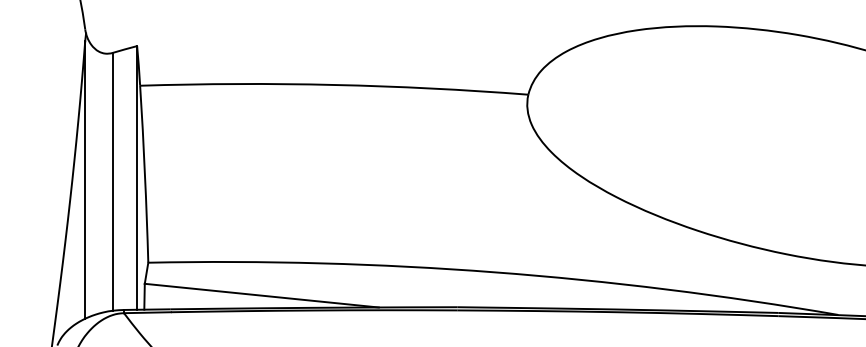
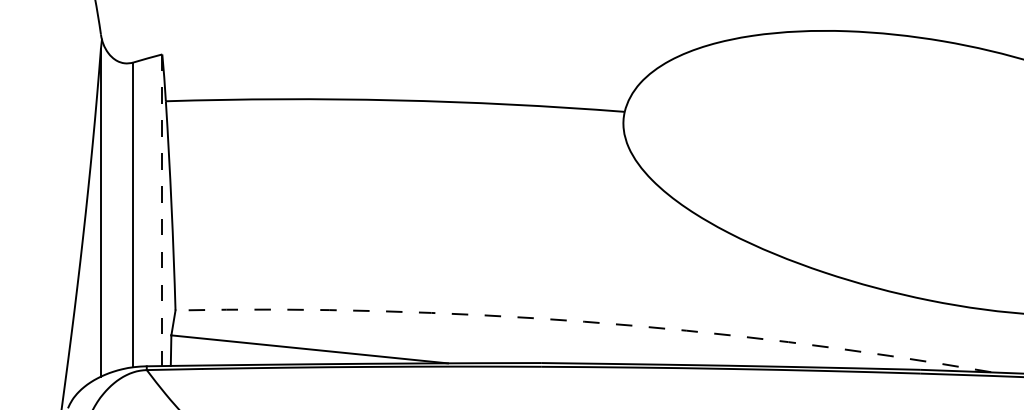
line: (137, 178) -> (162, 210), solid -> dashed
arc: (494, 272) -> (584, 321), solid -> dashed

